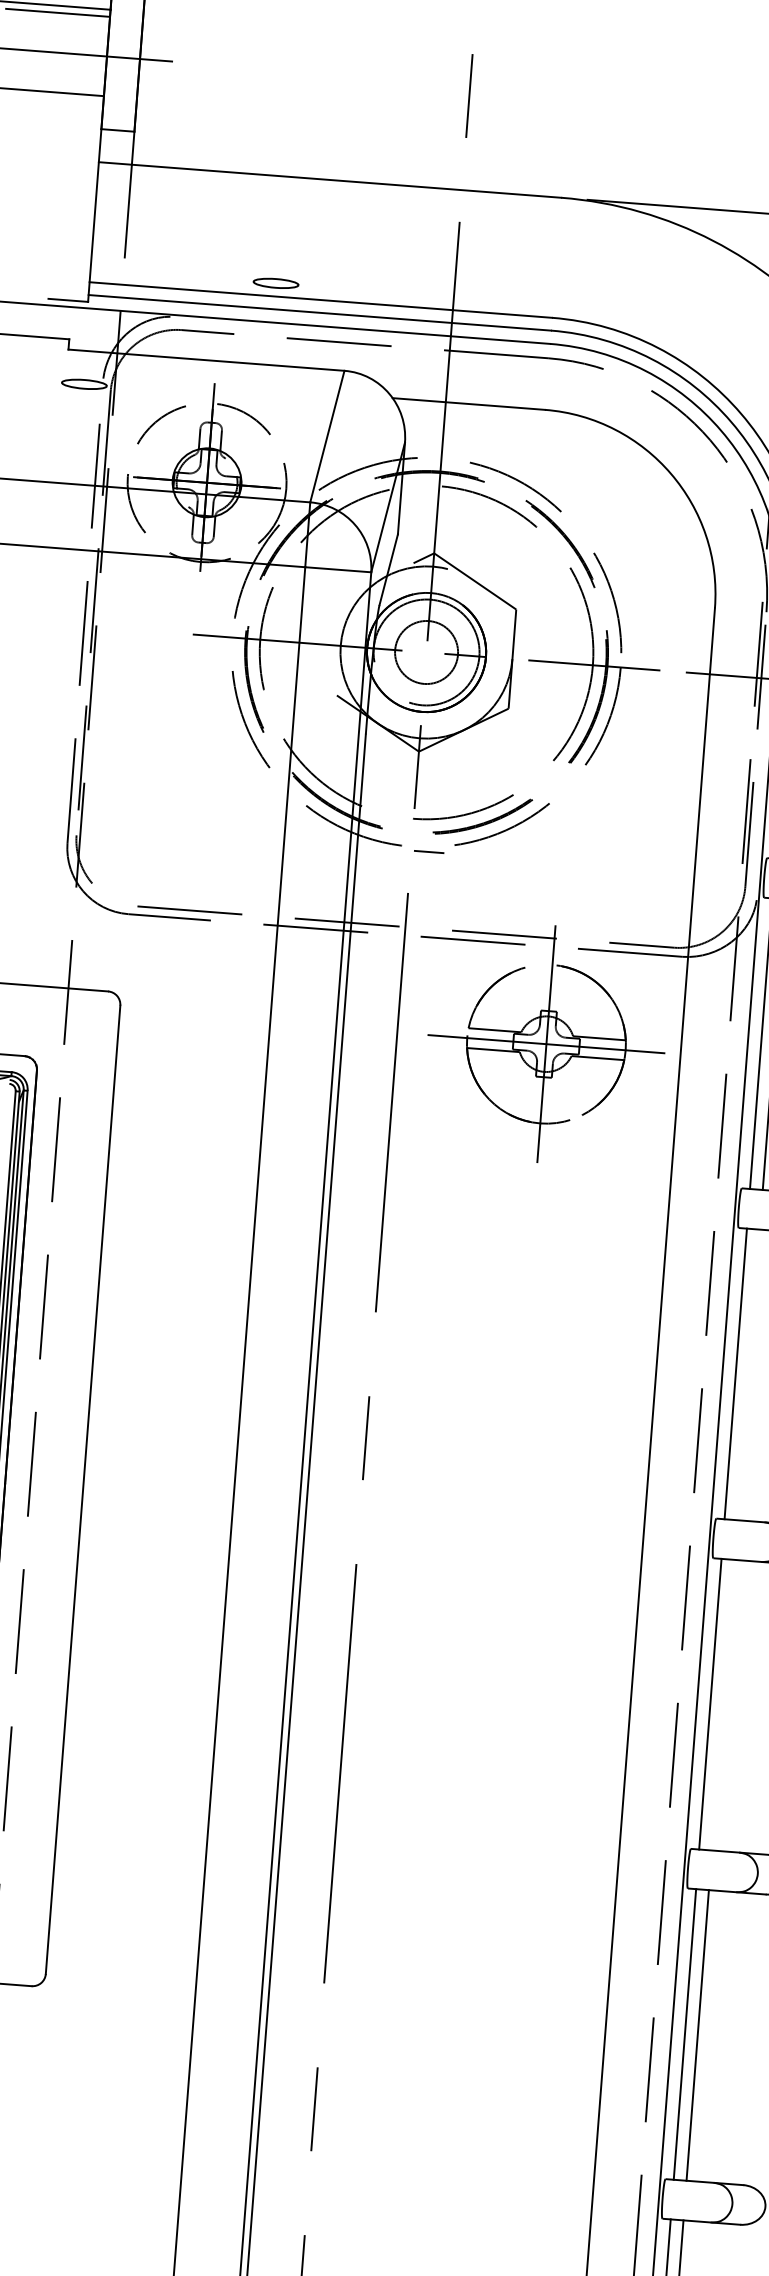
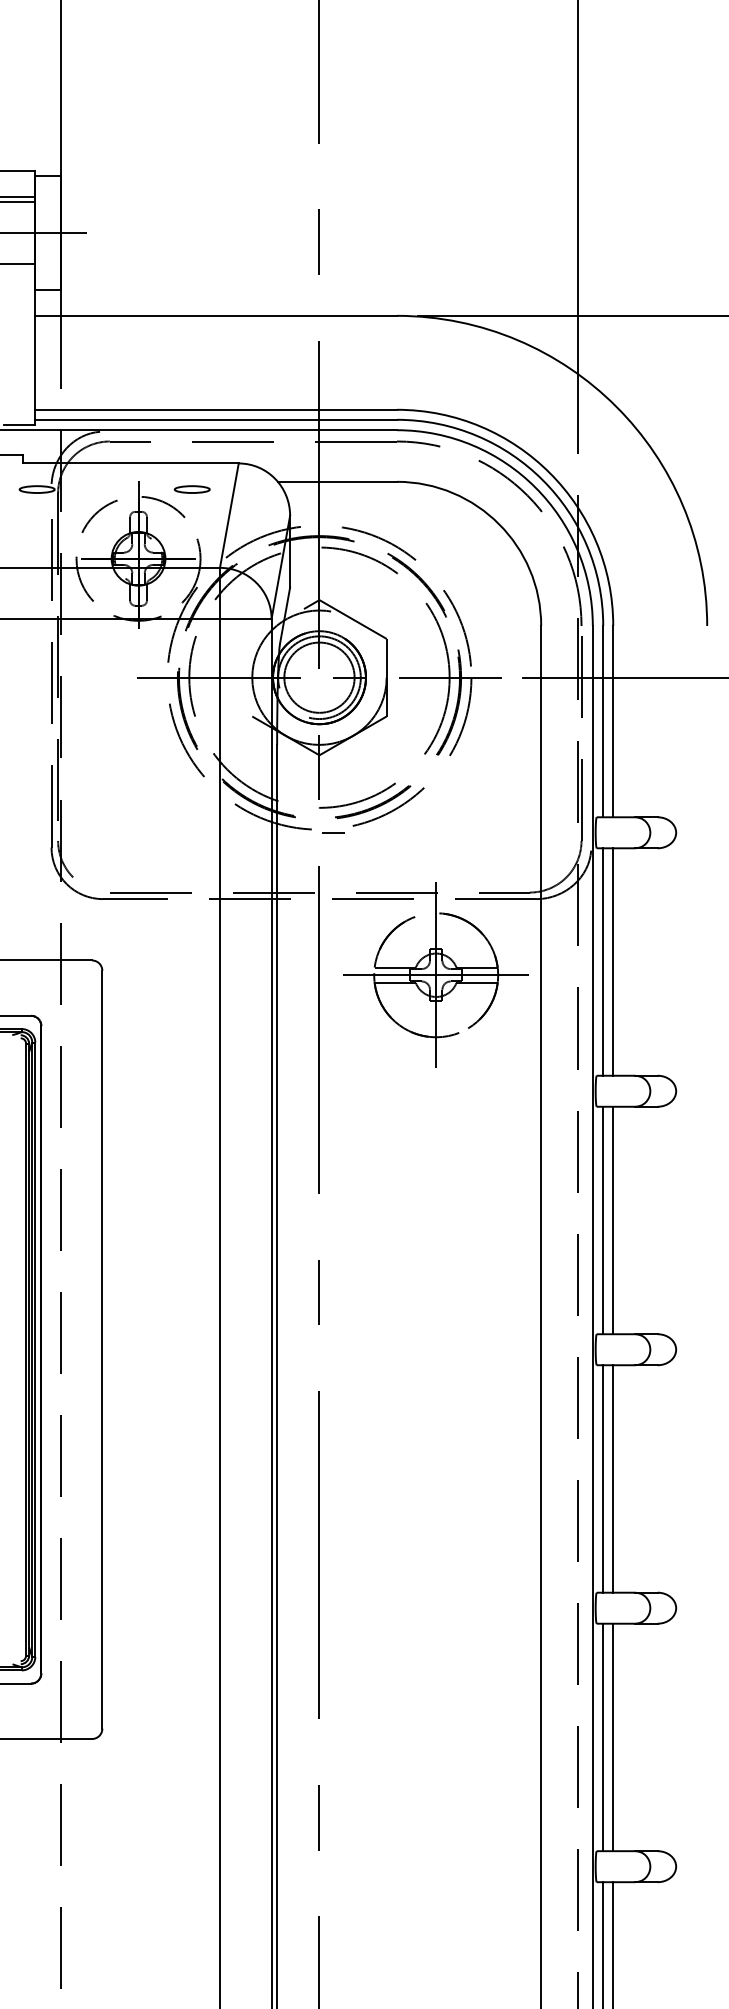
part: (275, 283) -> (191, 489), moved
circle: (426, 652) -> (319, 677), size x1.43
line: (748, 1374) -> (613, 1220), added
line: (723, 1704) -> (613, 1478), added

